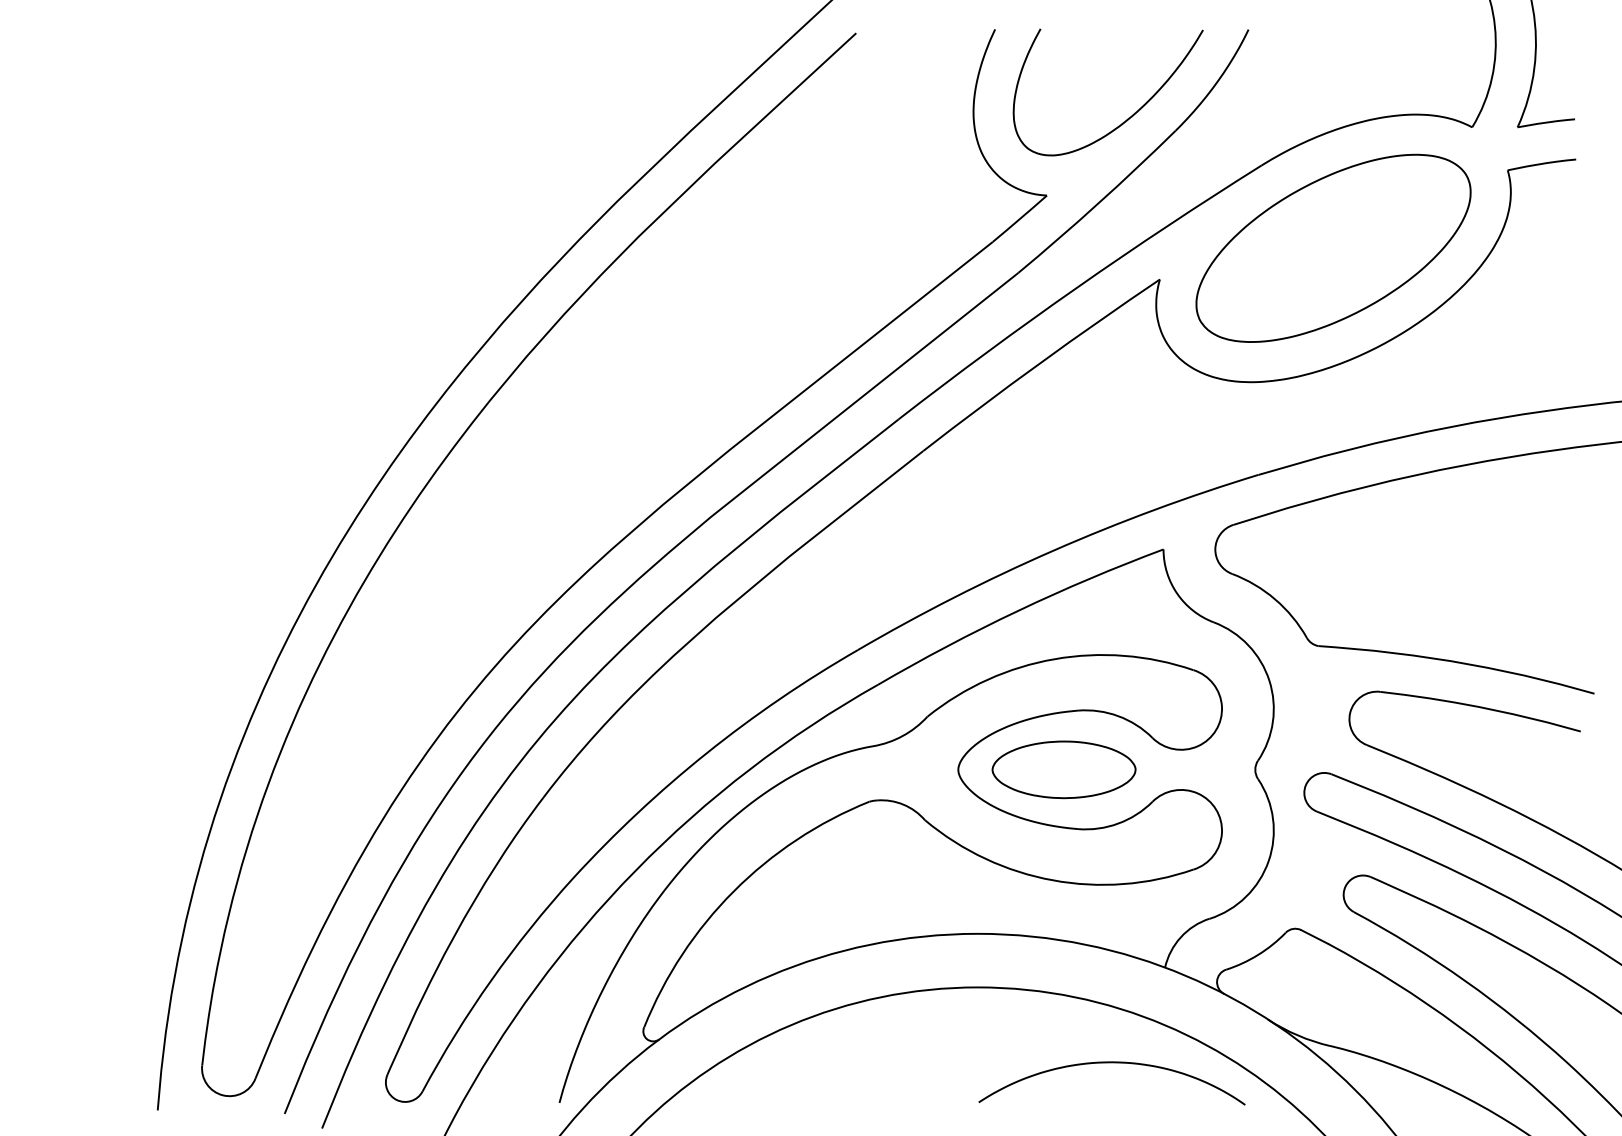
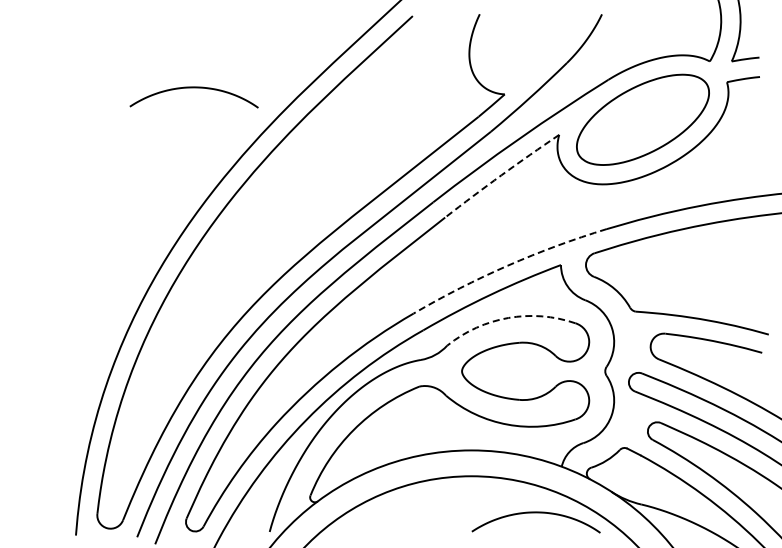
curve: (1127, 116) -> (543, 56), removed
curve: (401, 183) -> (193, 88), added
arc: (1040, 363) -> (501, 175), solid -> dashed
arc: (1052, 550) -> (507, 265), solid -> dashed
arc: (1054, 658) -> (508, 317), solid -> dashed
part: (1062, 768) -> (512, 370), removed

